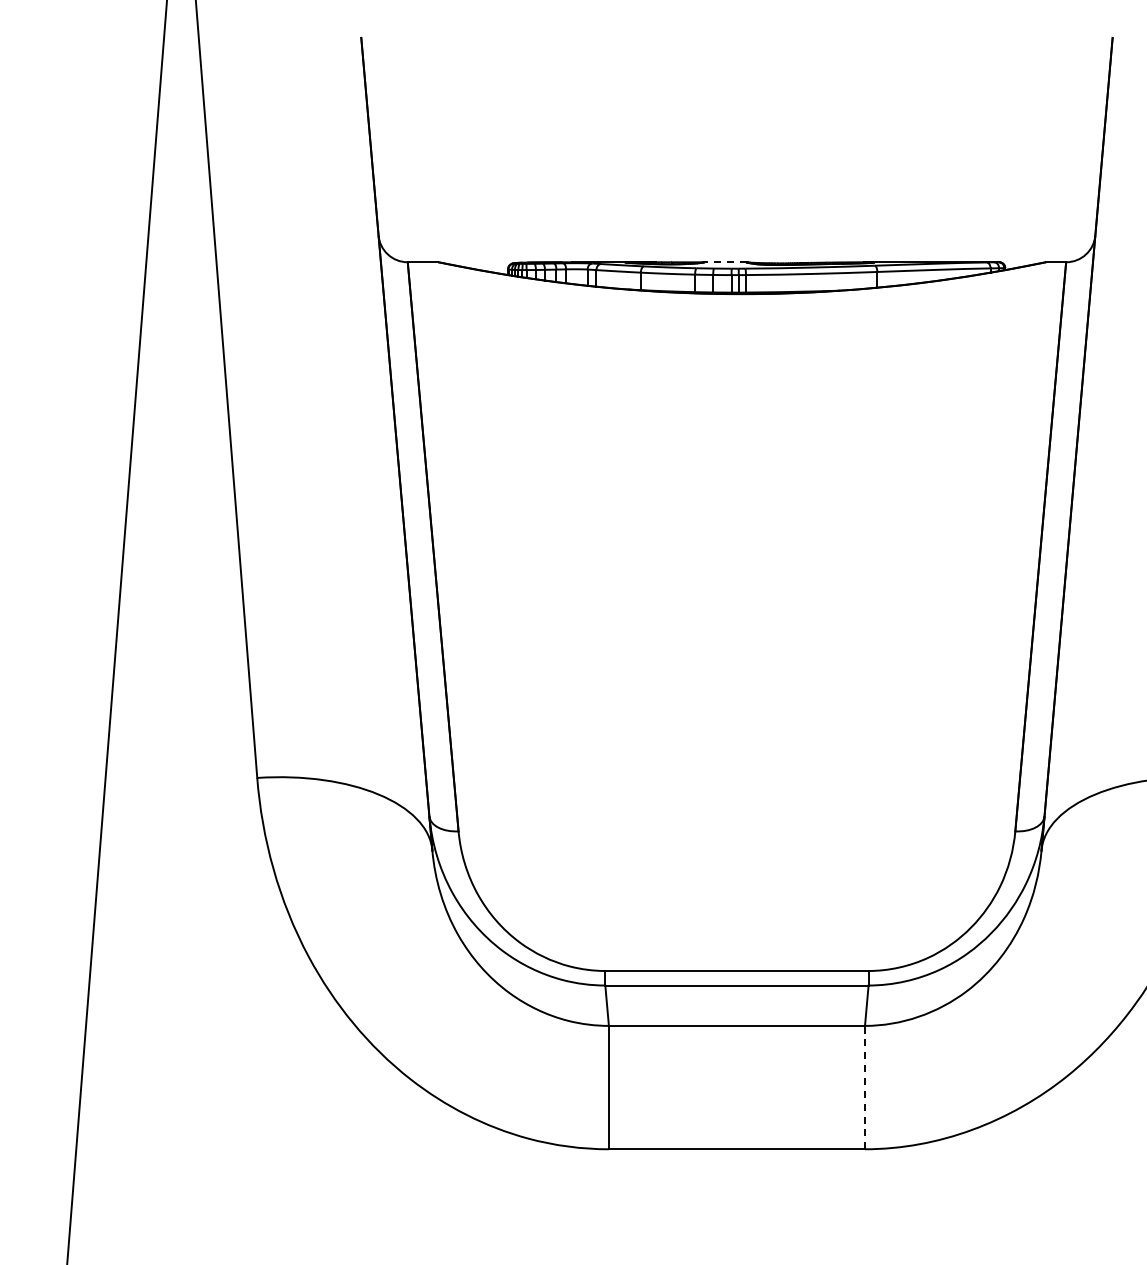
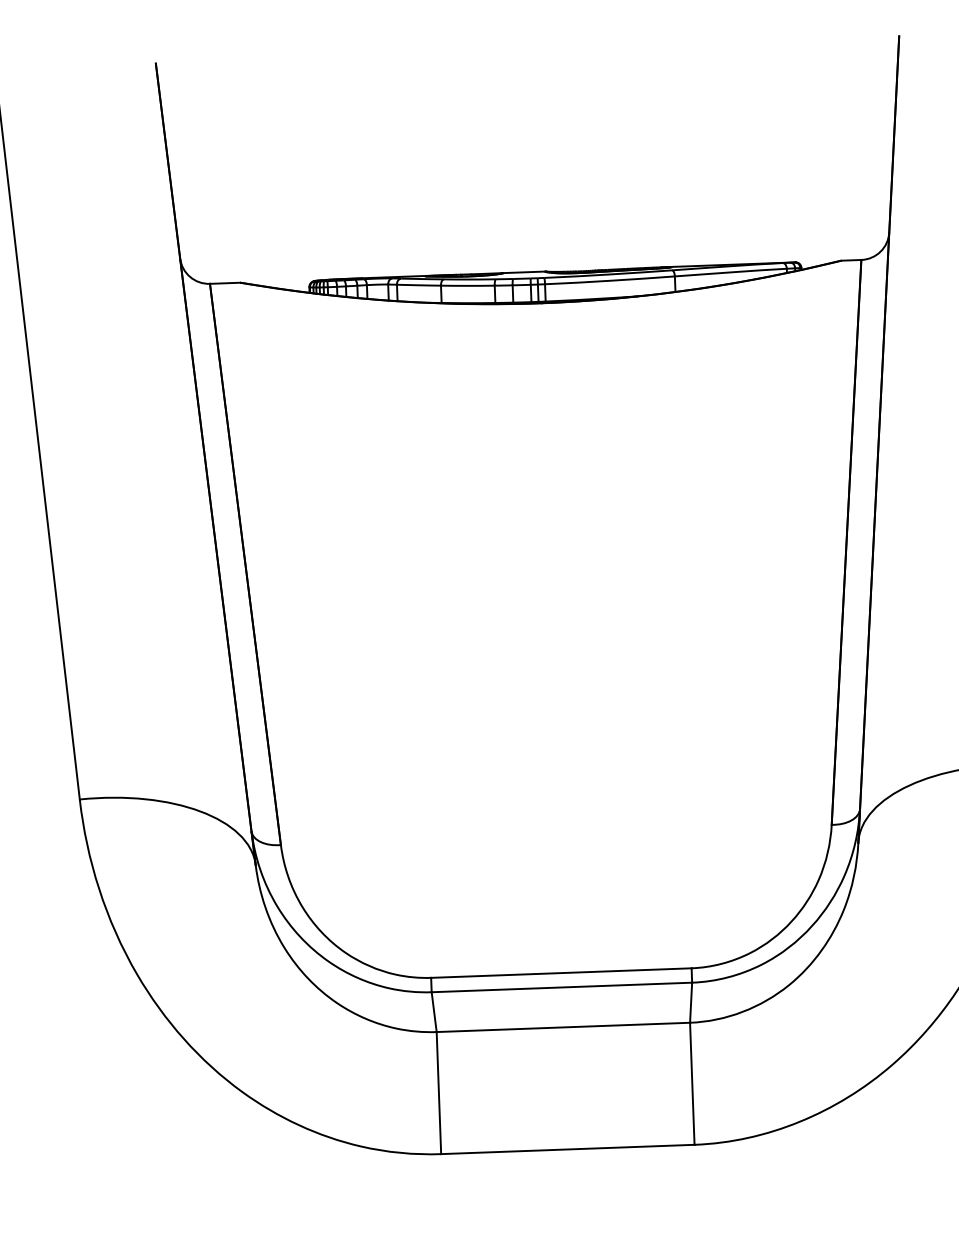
line: (724, 262) -> (523, 272), dashed -> solid
line: (865, 1087) -> (692, 1083), dashed -> solid

